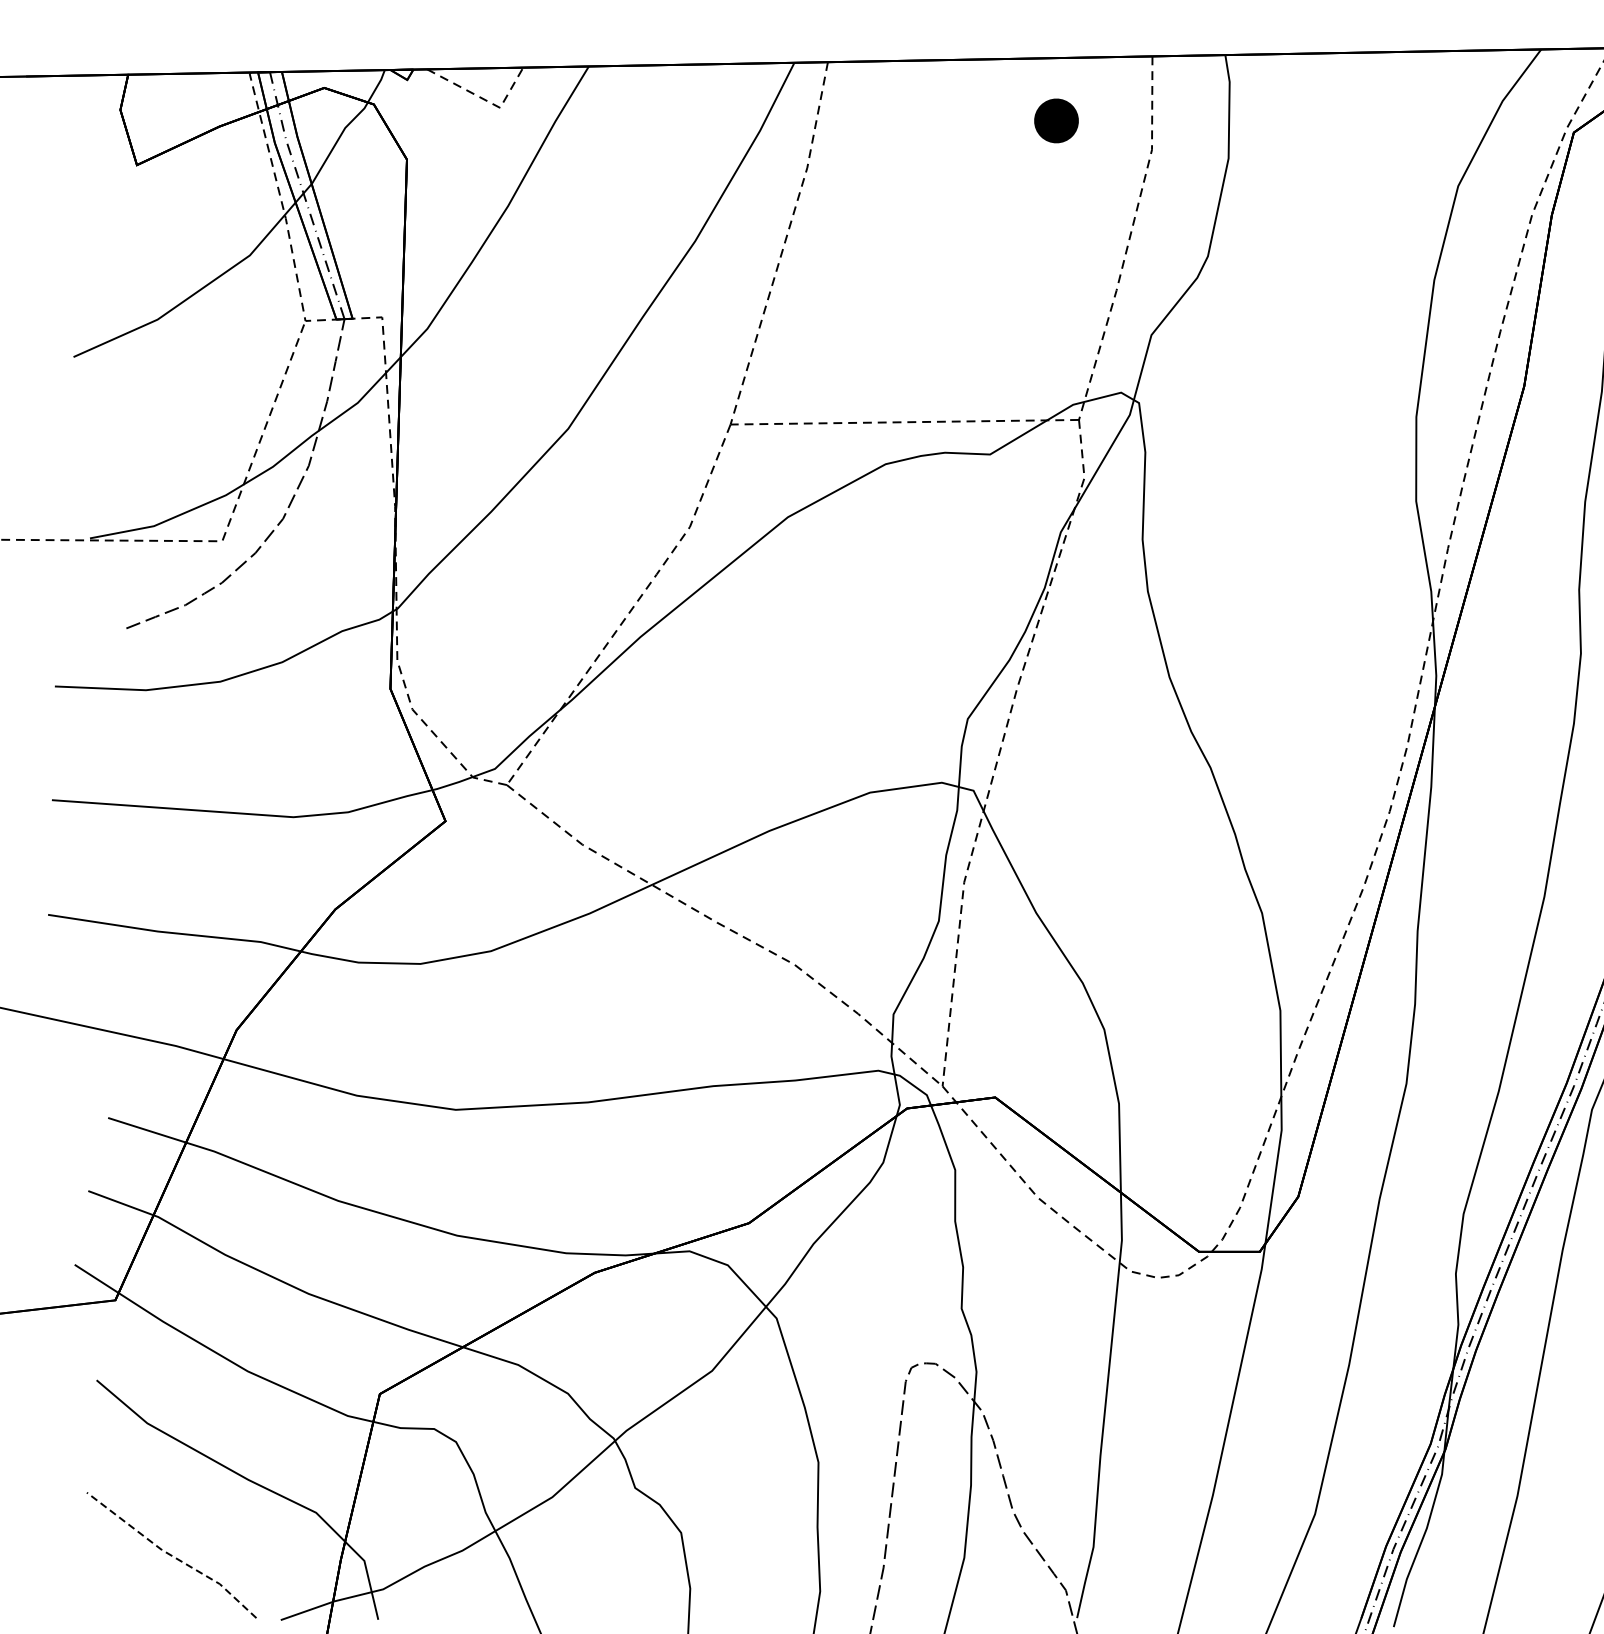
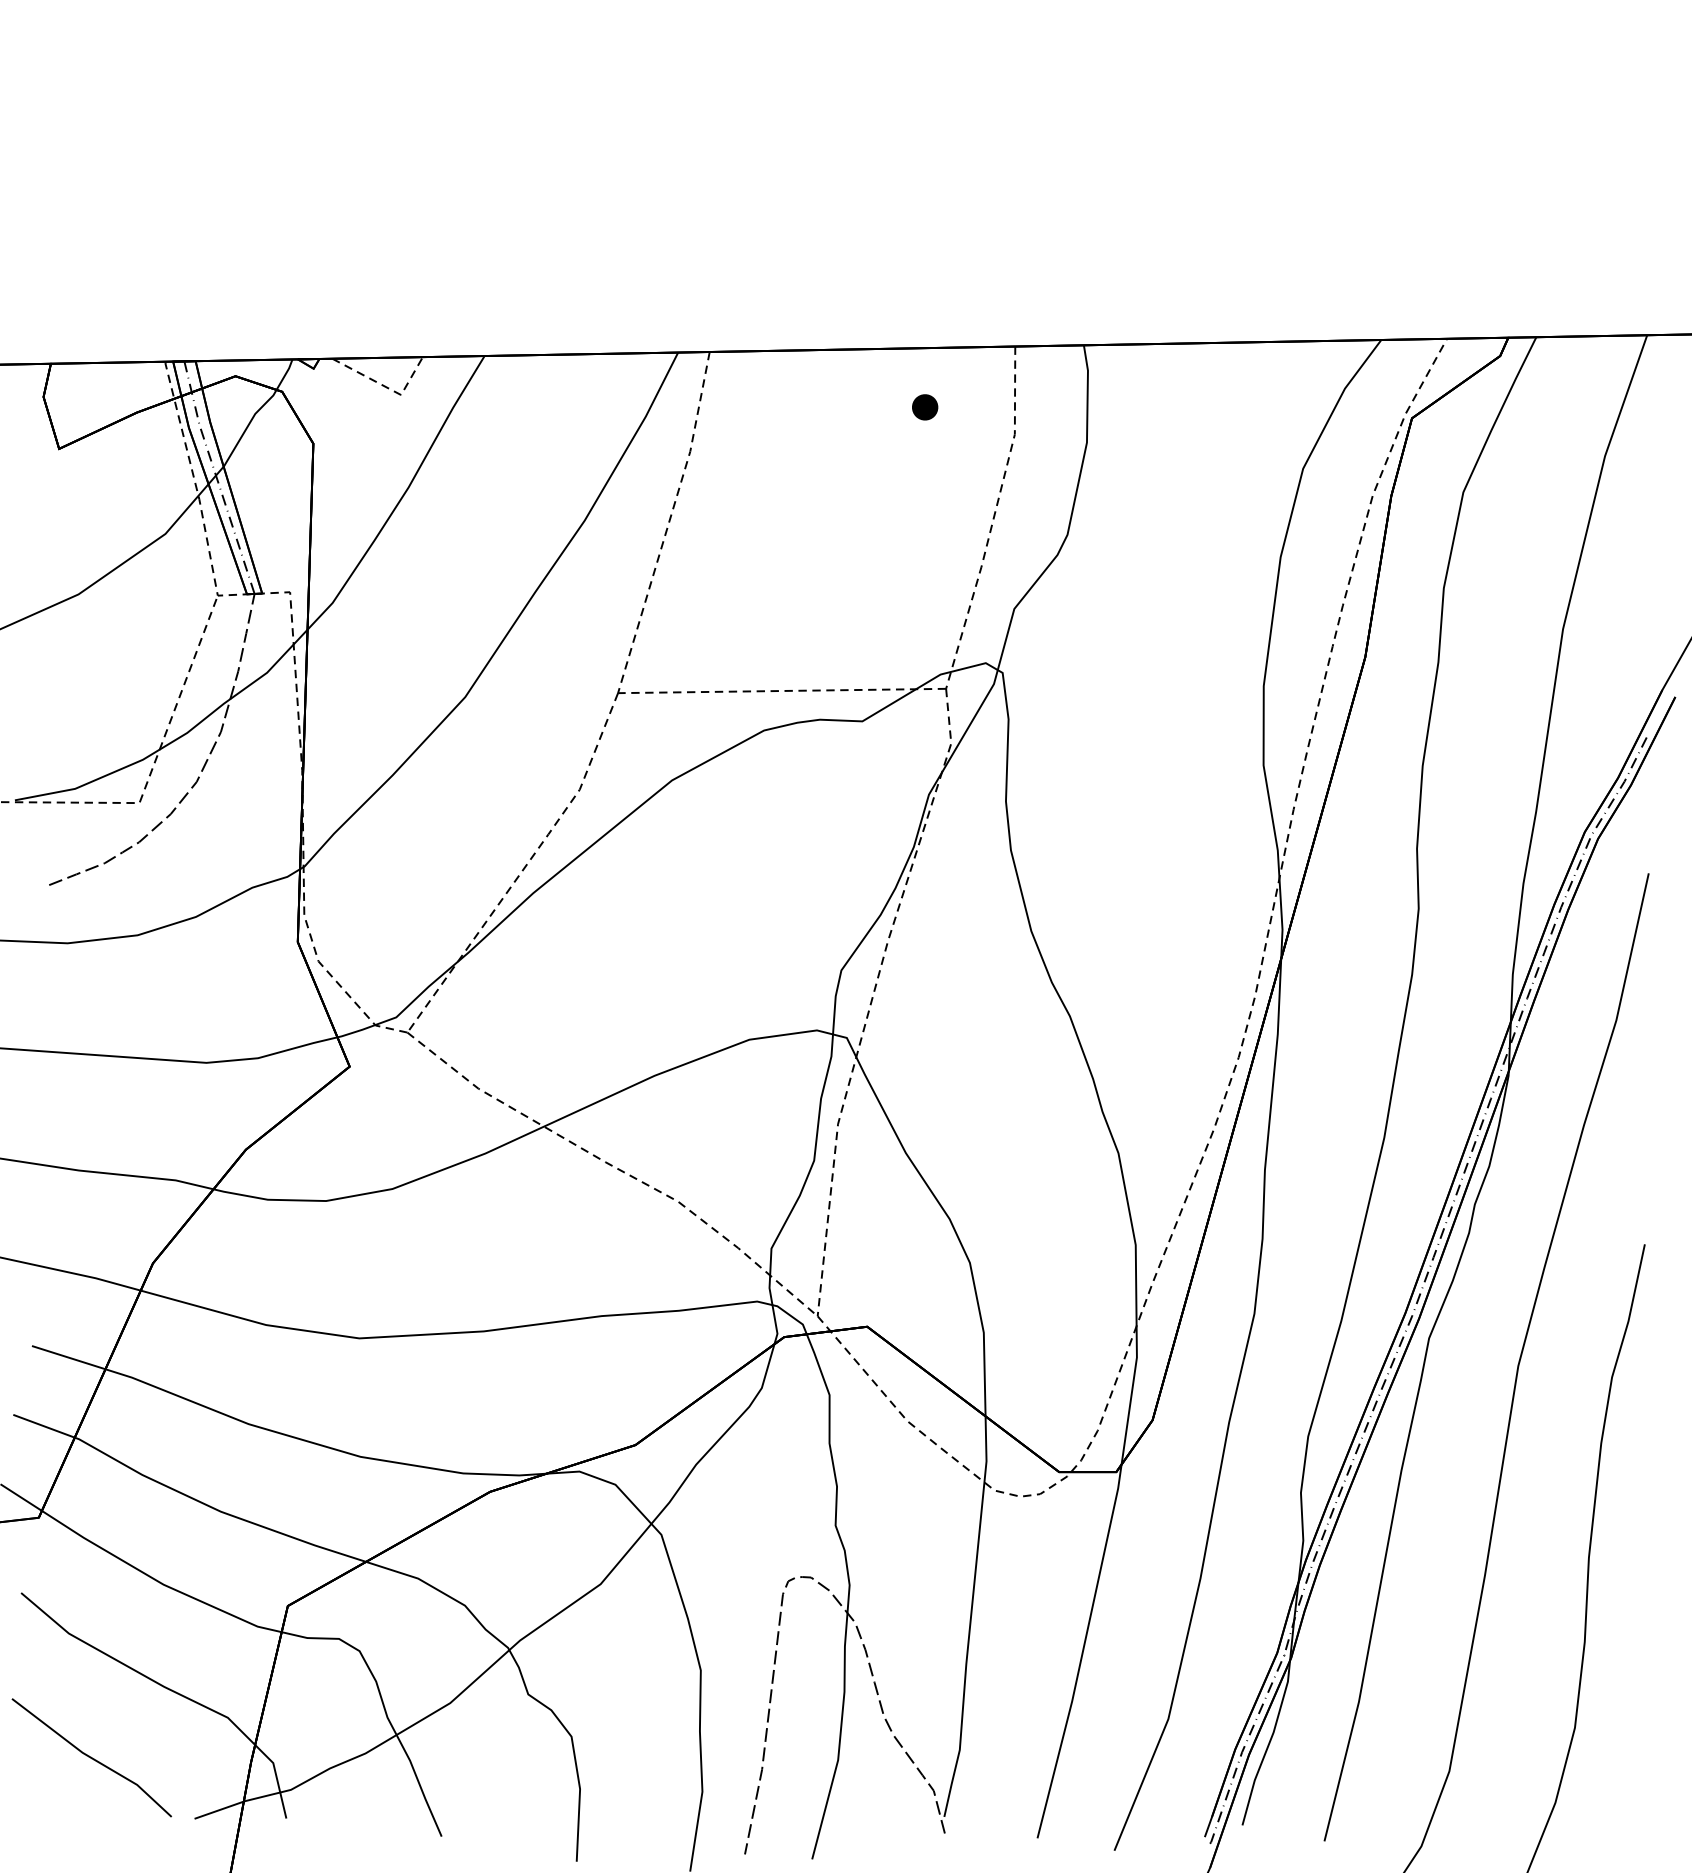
part: (1057, 121) -> (925, 407), size x0.62
line: (172, 1556) -> (92, 1758), dashed -> solid

